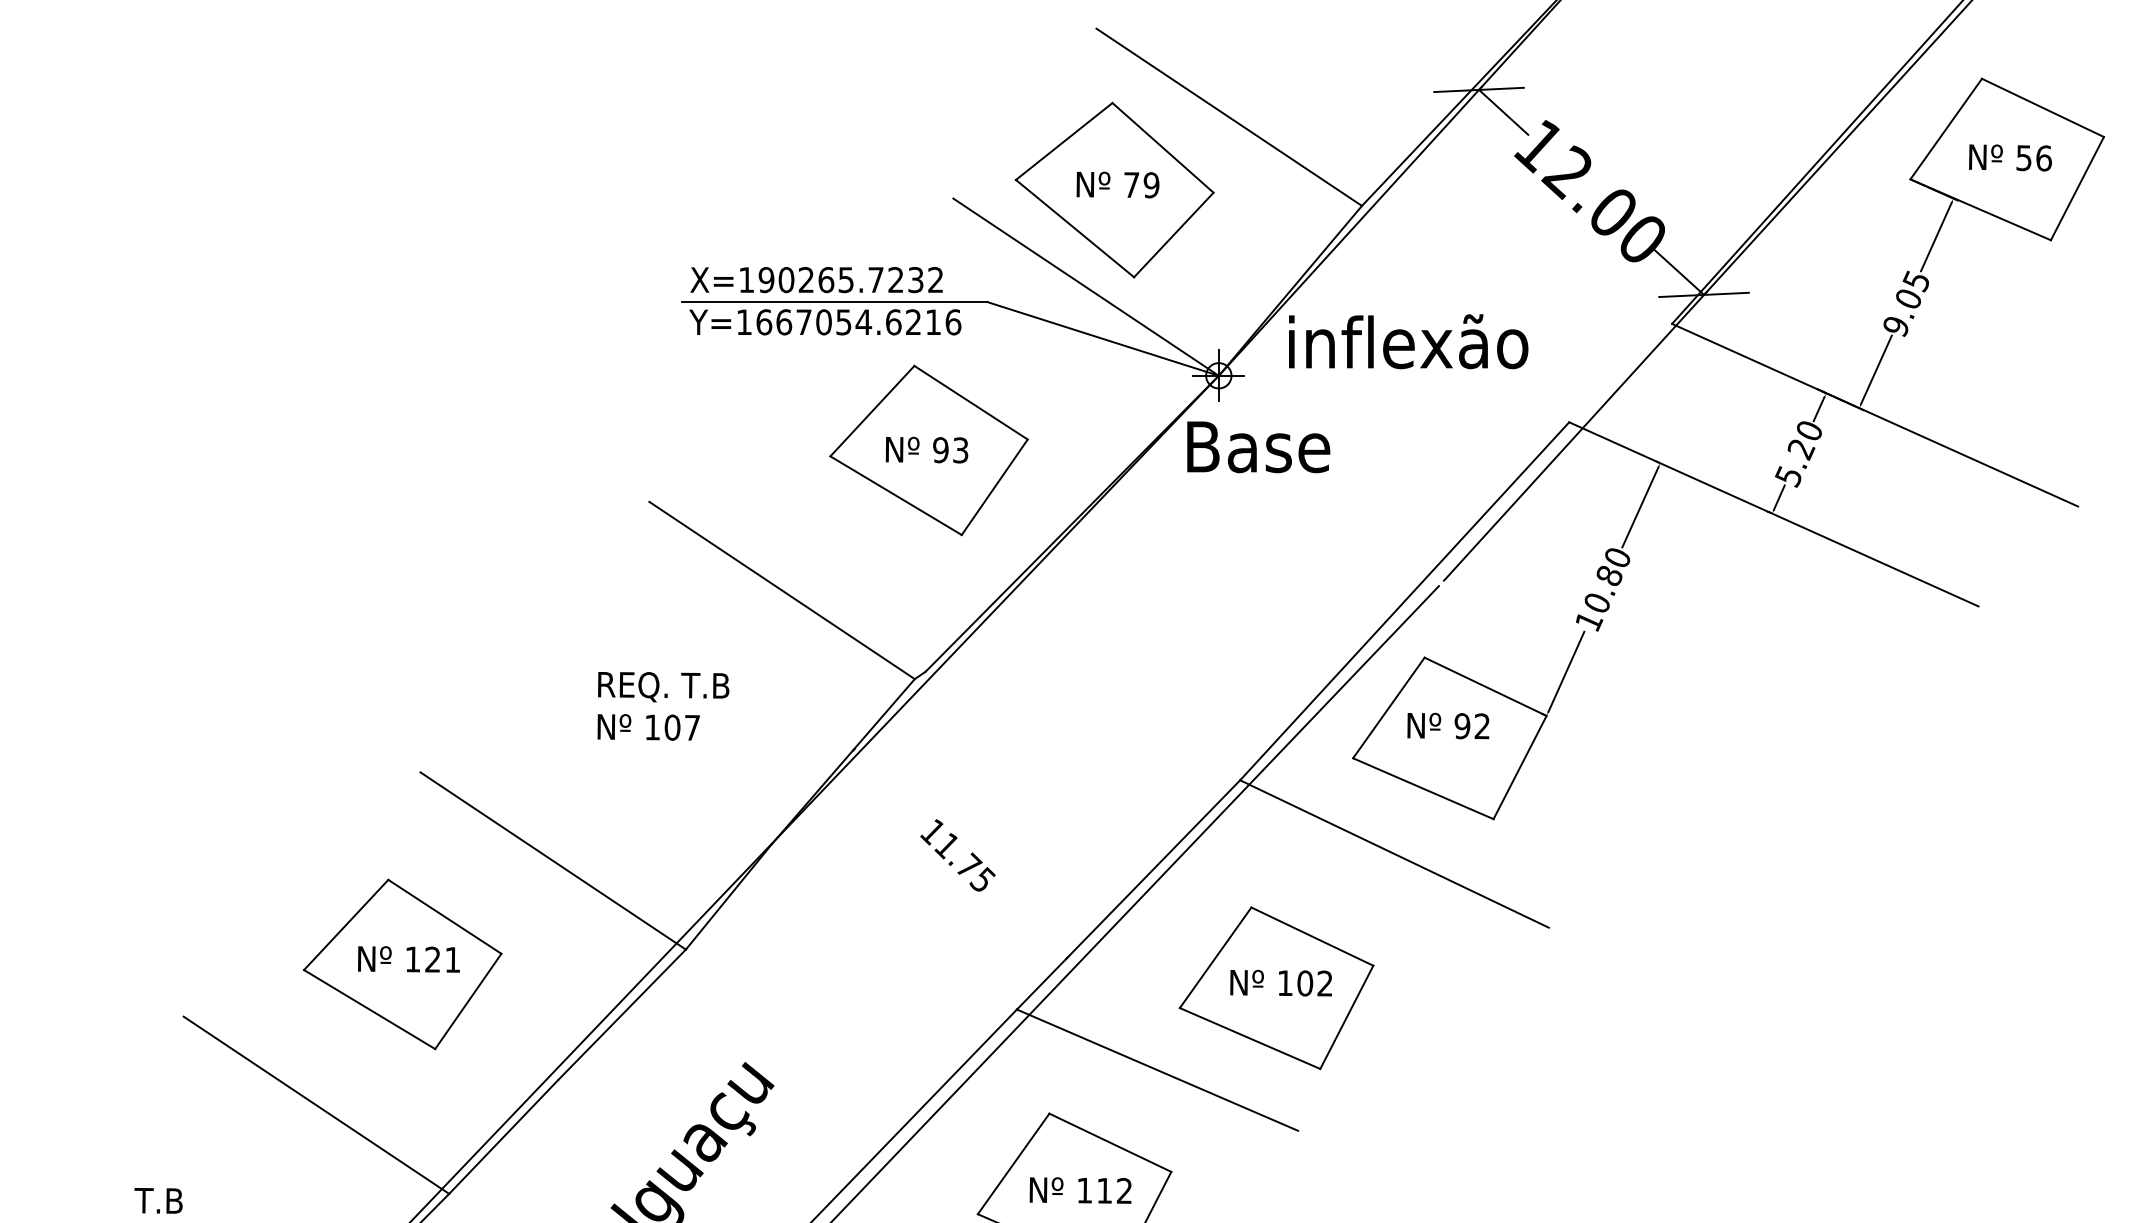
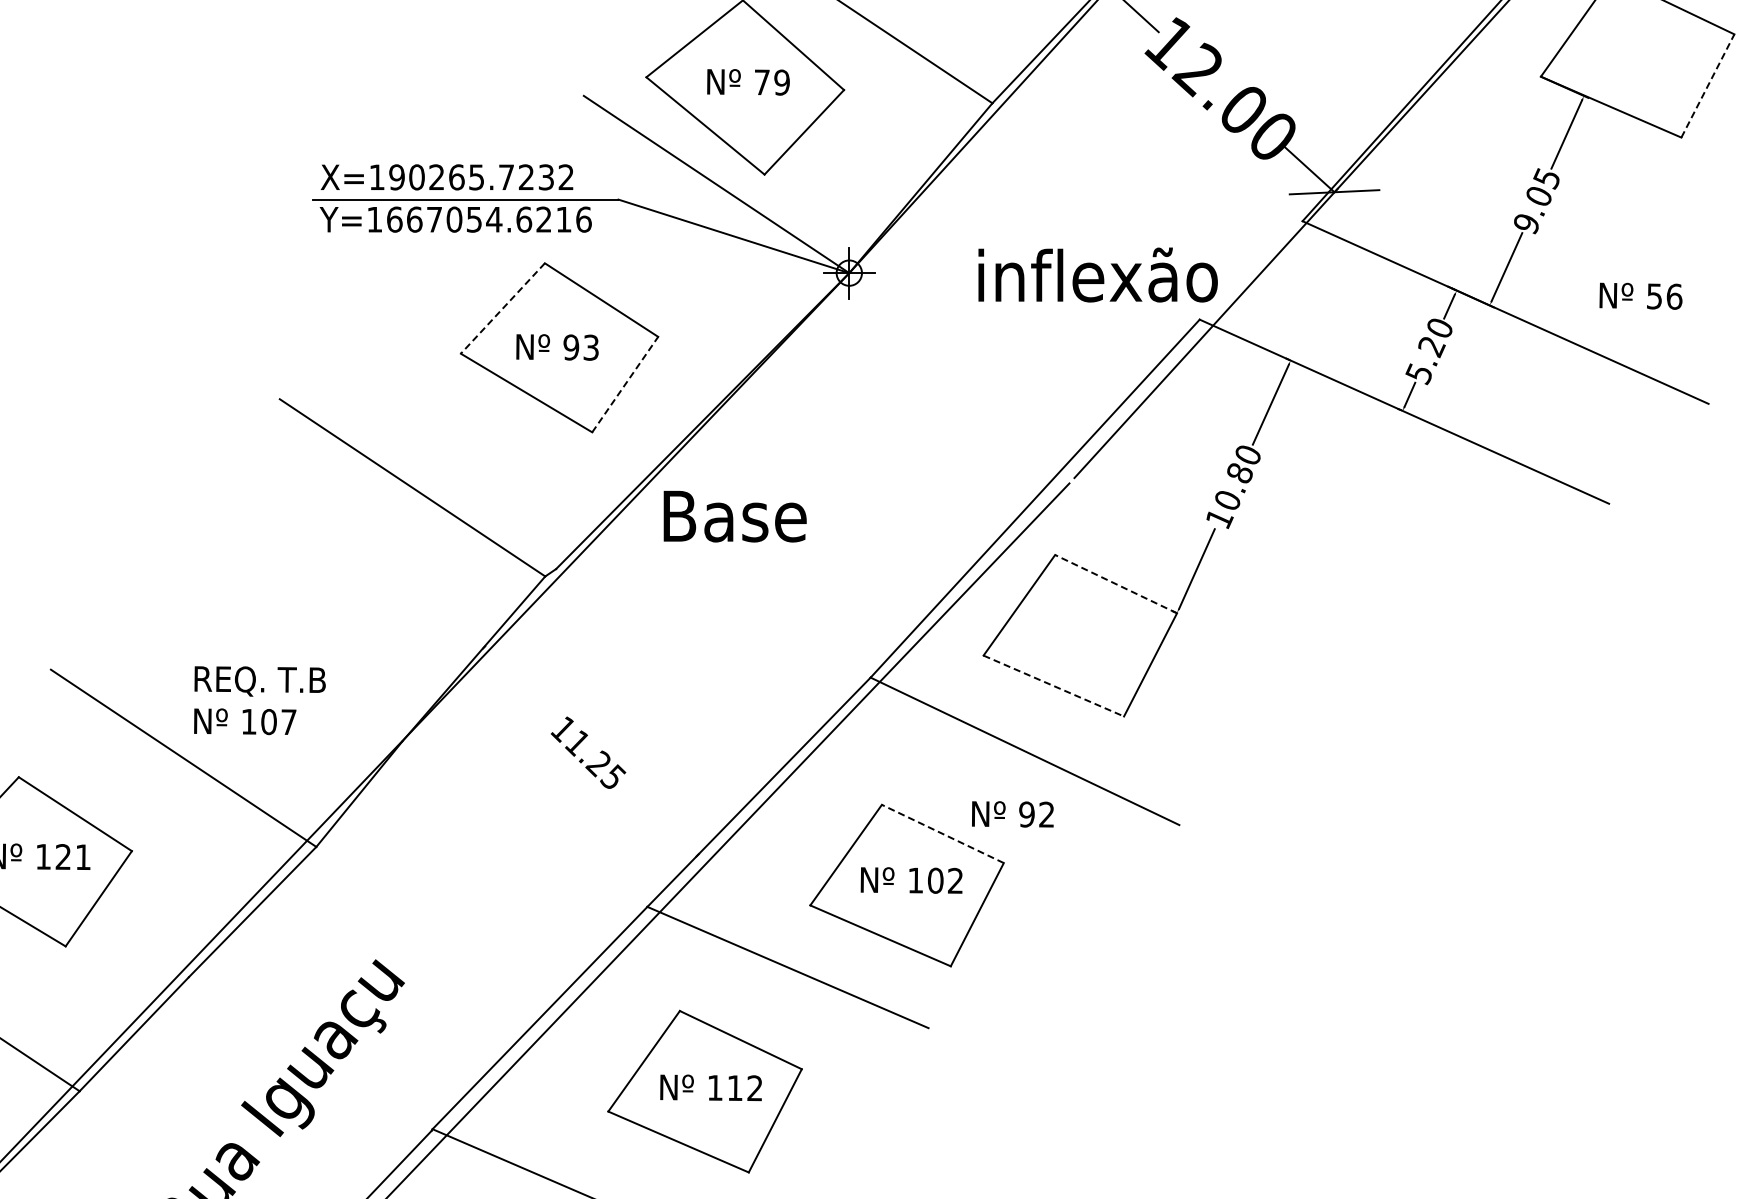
text: (2010, 157) -> (1640, 295), moved
line: (2077, 188) -> (1707, 85), solid -> dashed
text: (1408, 341) -> (1097, 274), moved
line: (872, 411) -> (502, 308), solid -> dashed
text: (1258, 447) -> (734, 516), moved
line: (995, 486) -> (625, 383), solid -> dashed
line: (1485, 686) -> (1115, 583), solid -> dashed
text: (663, 706) -> (259, 700), moved
text: (1448, 725) -> (1012, 813), moved
line: (1423, 788) -> (1053, 685), solid -> dashed
text: (968, 865) -> (598, 762), 11.75 -> 11.25
line: (1312, 936) -> (942, 833), solid -> dashed

